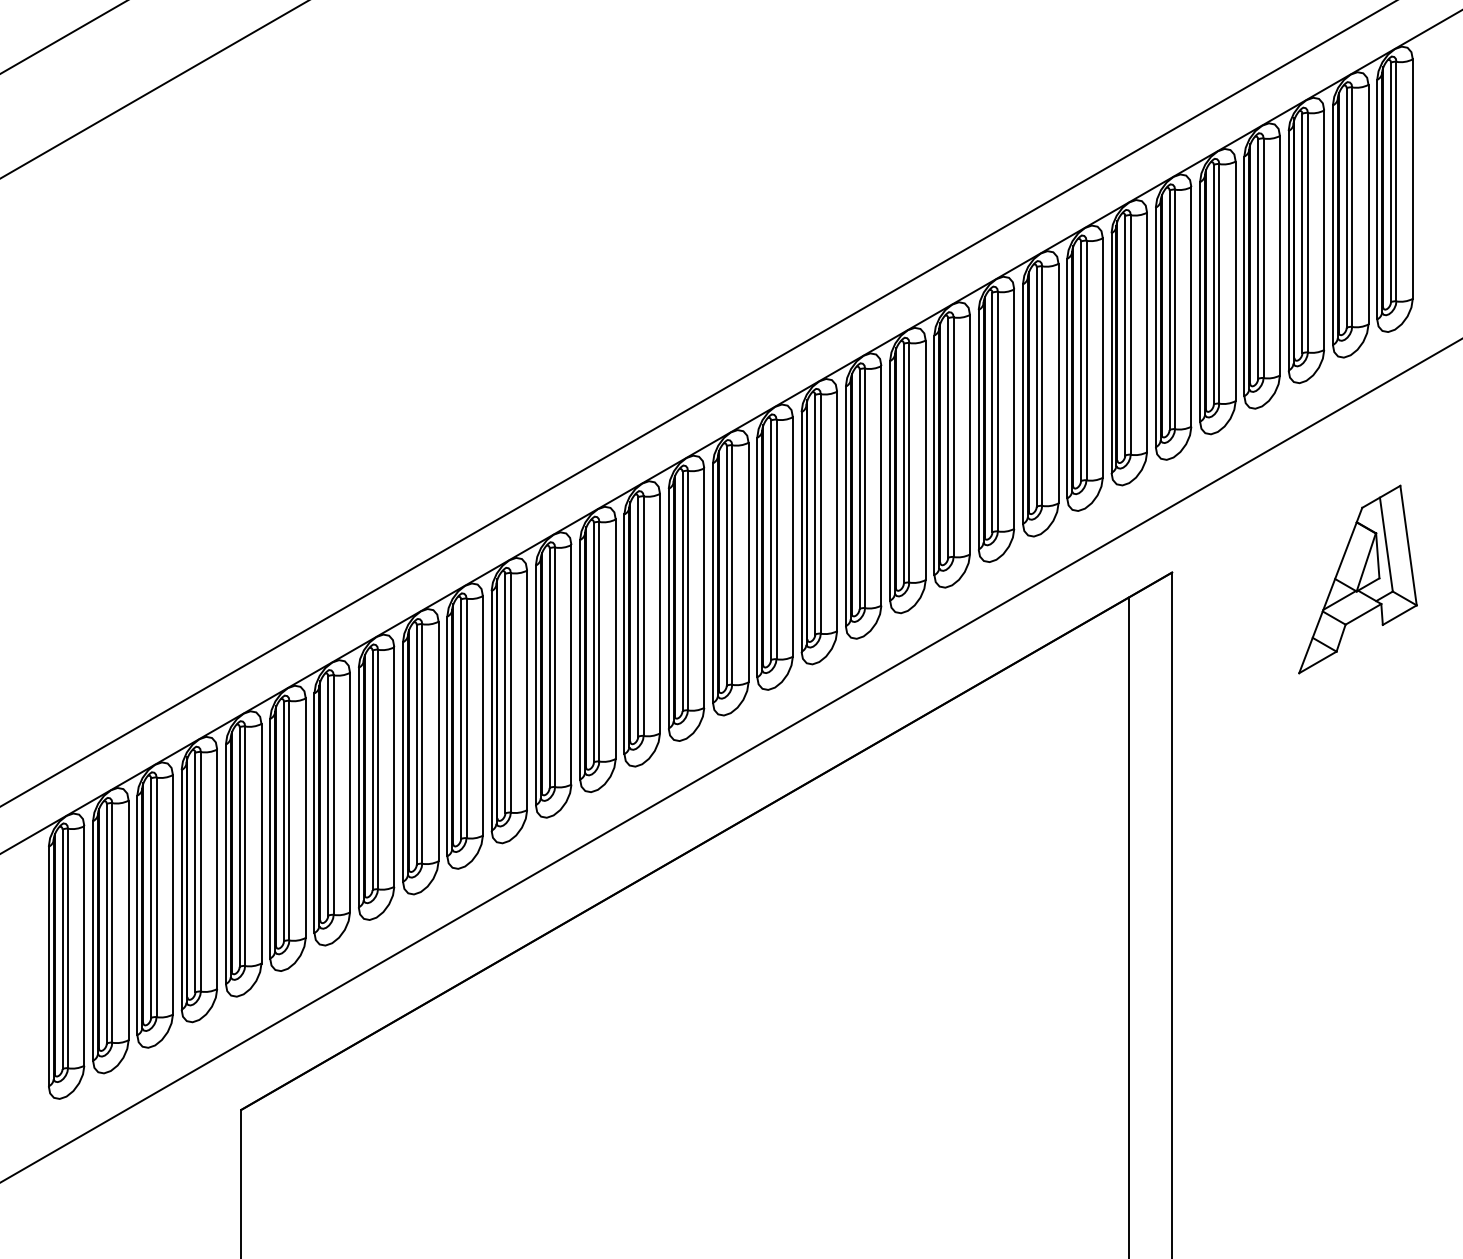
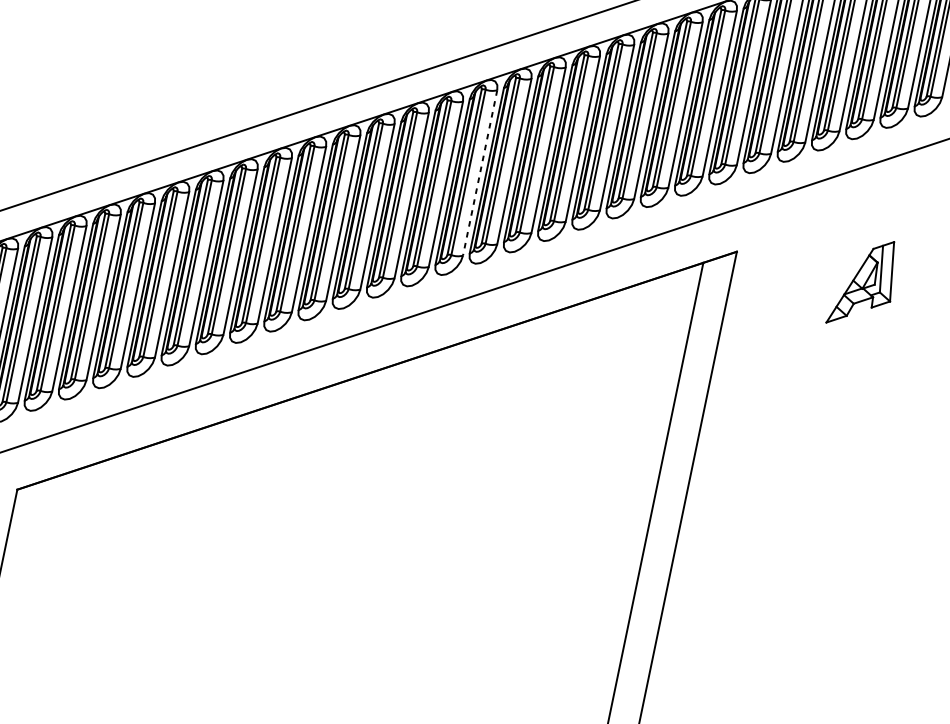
line: (792, 536) -> (479, 172), solid -> dashed
part: (1357, 579) -> (863, 283), size x0.7

